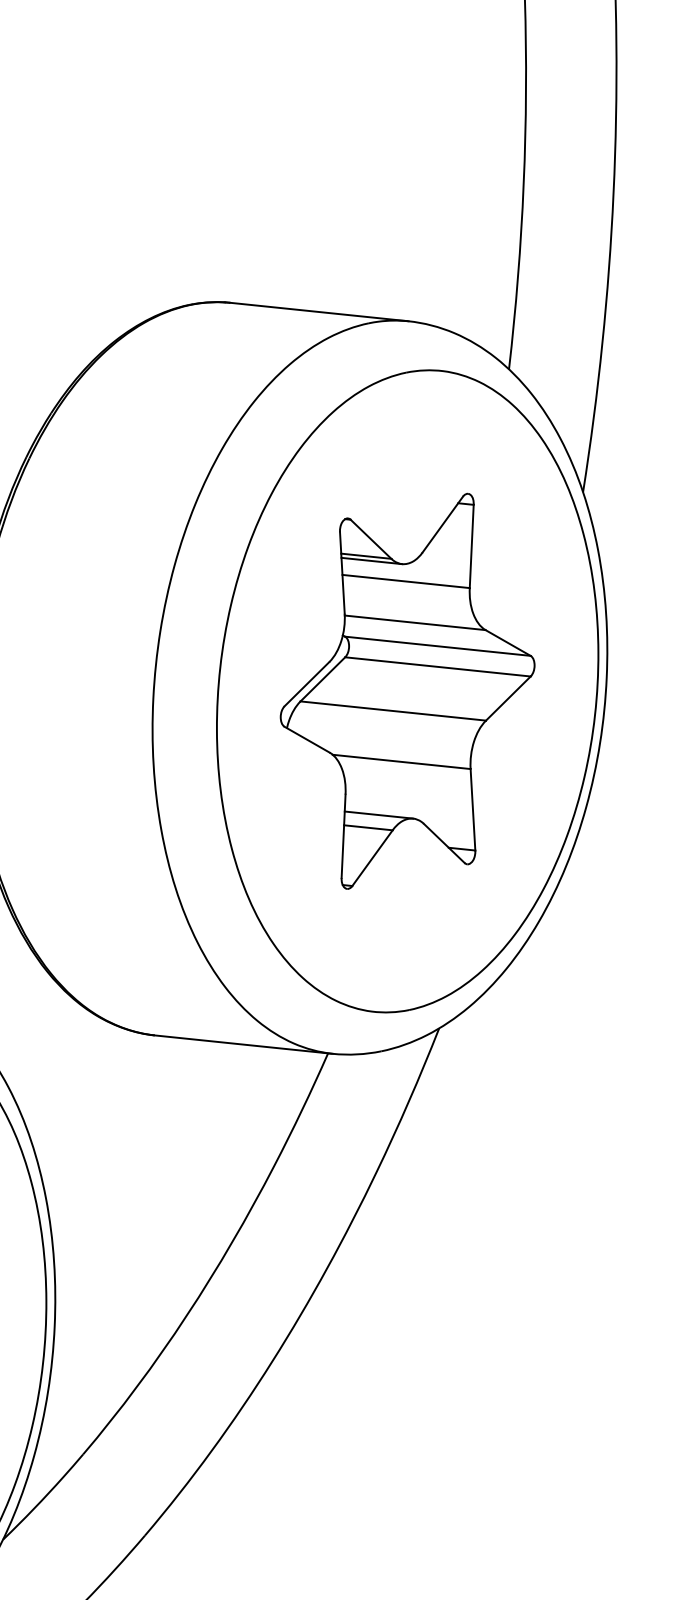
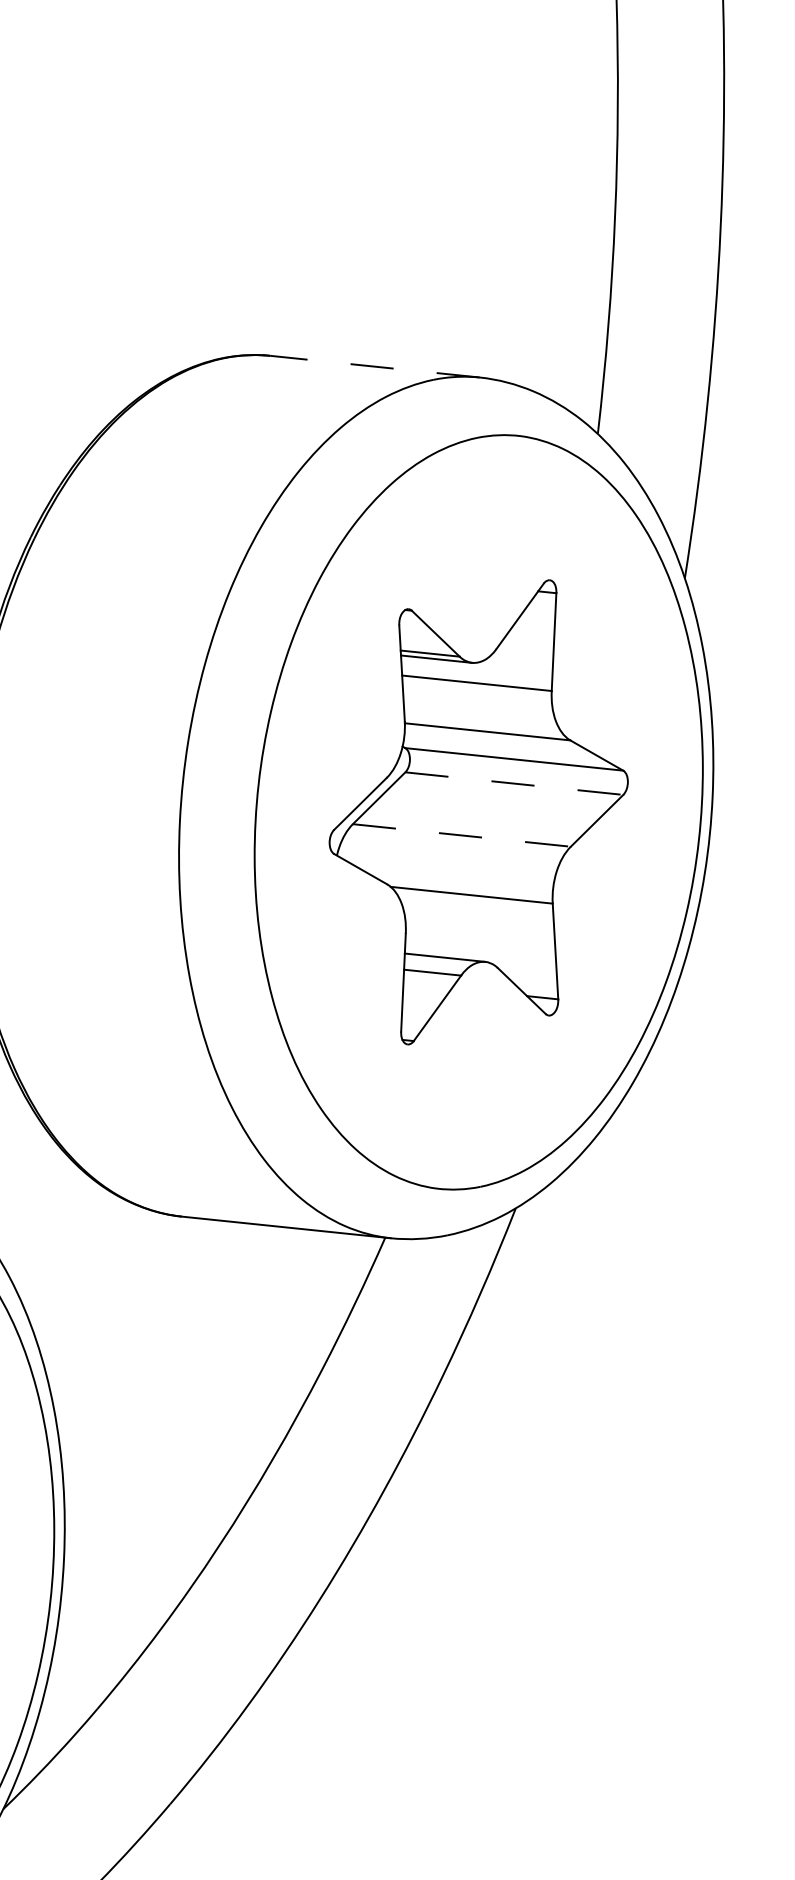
line: (318, 311) -> (374, 366), solid -> dashed
line: (438, 666) -> (514, 783), solid -> dashed
line: (392, 711) -> (461, 835), solid -> dashed

